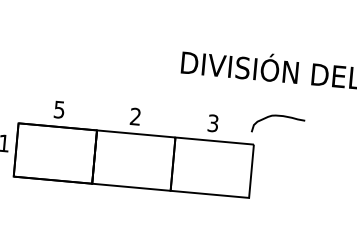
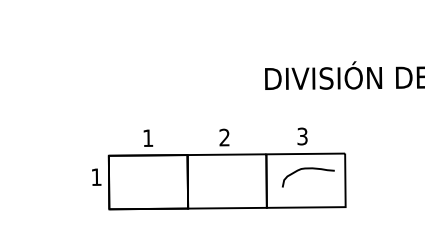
text: (59, 110) -> (148, 138), 5 -> 1
curve: (279, 116) -> (308, 169), moved

